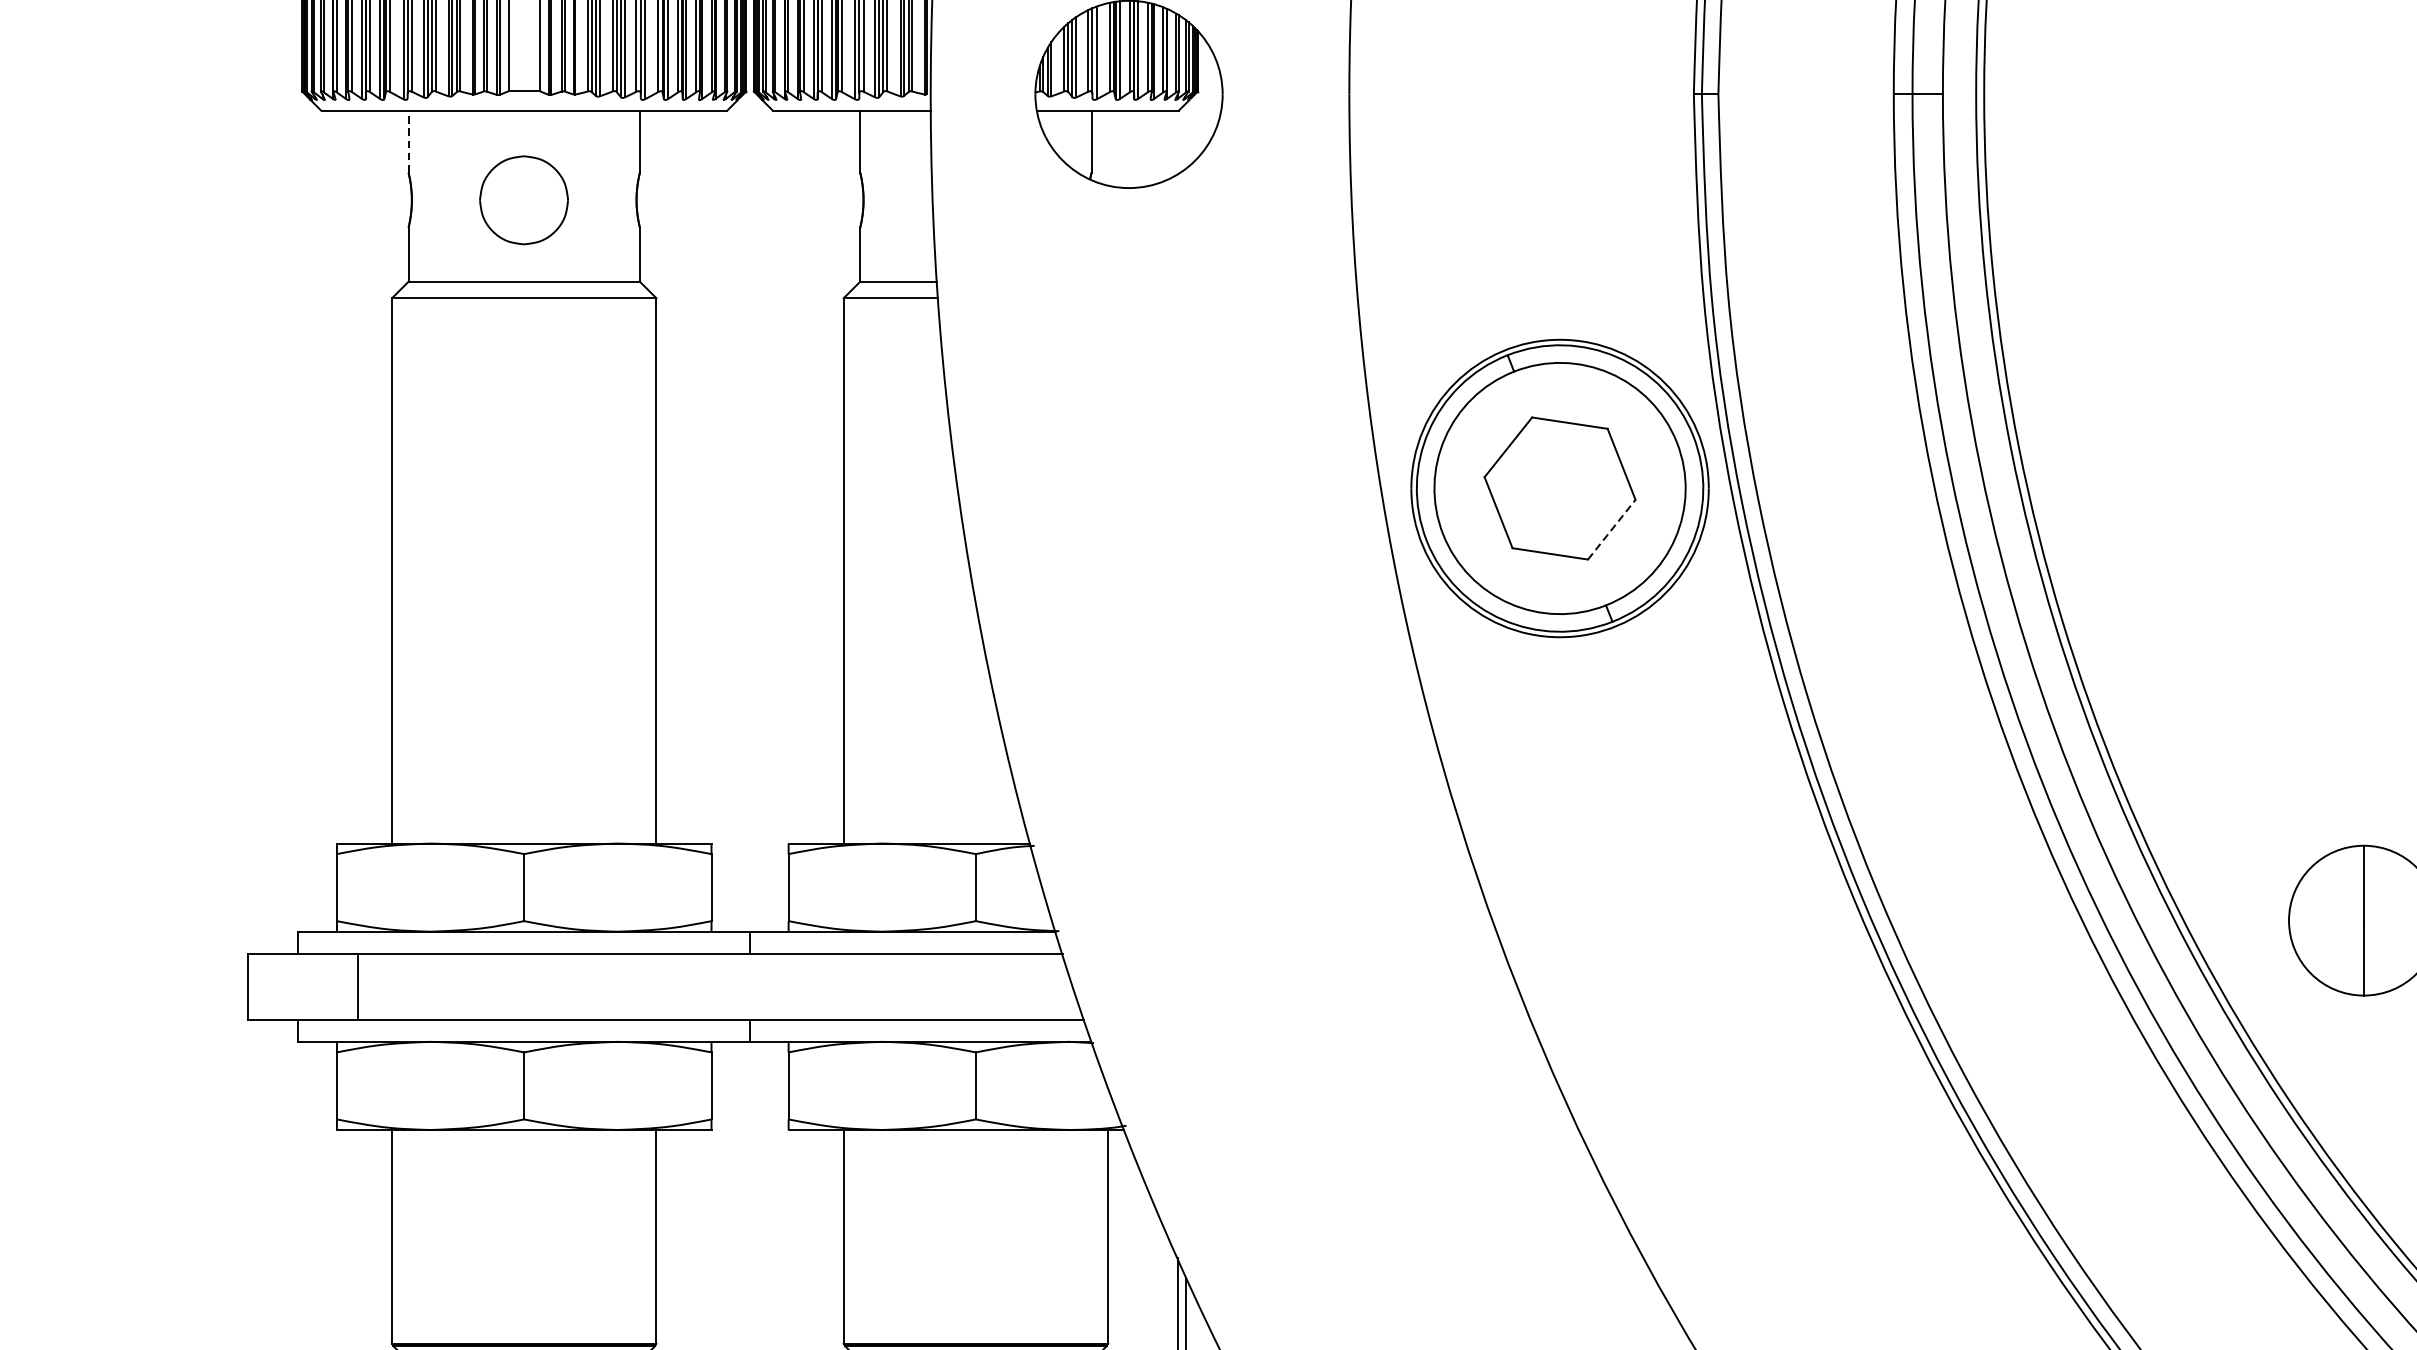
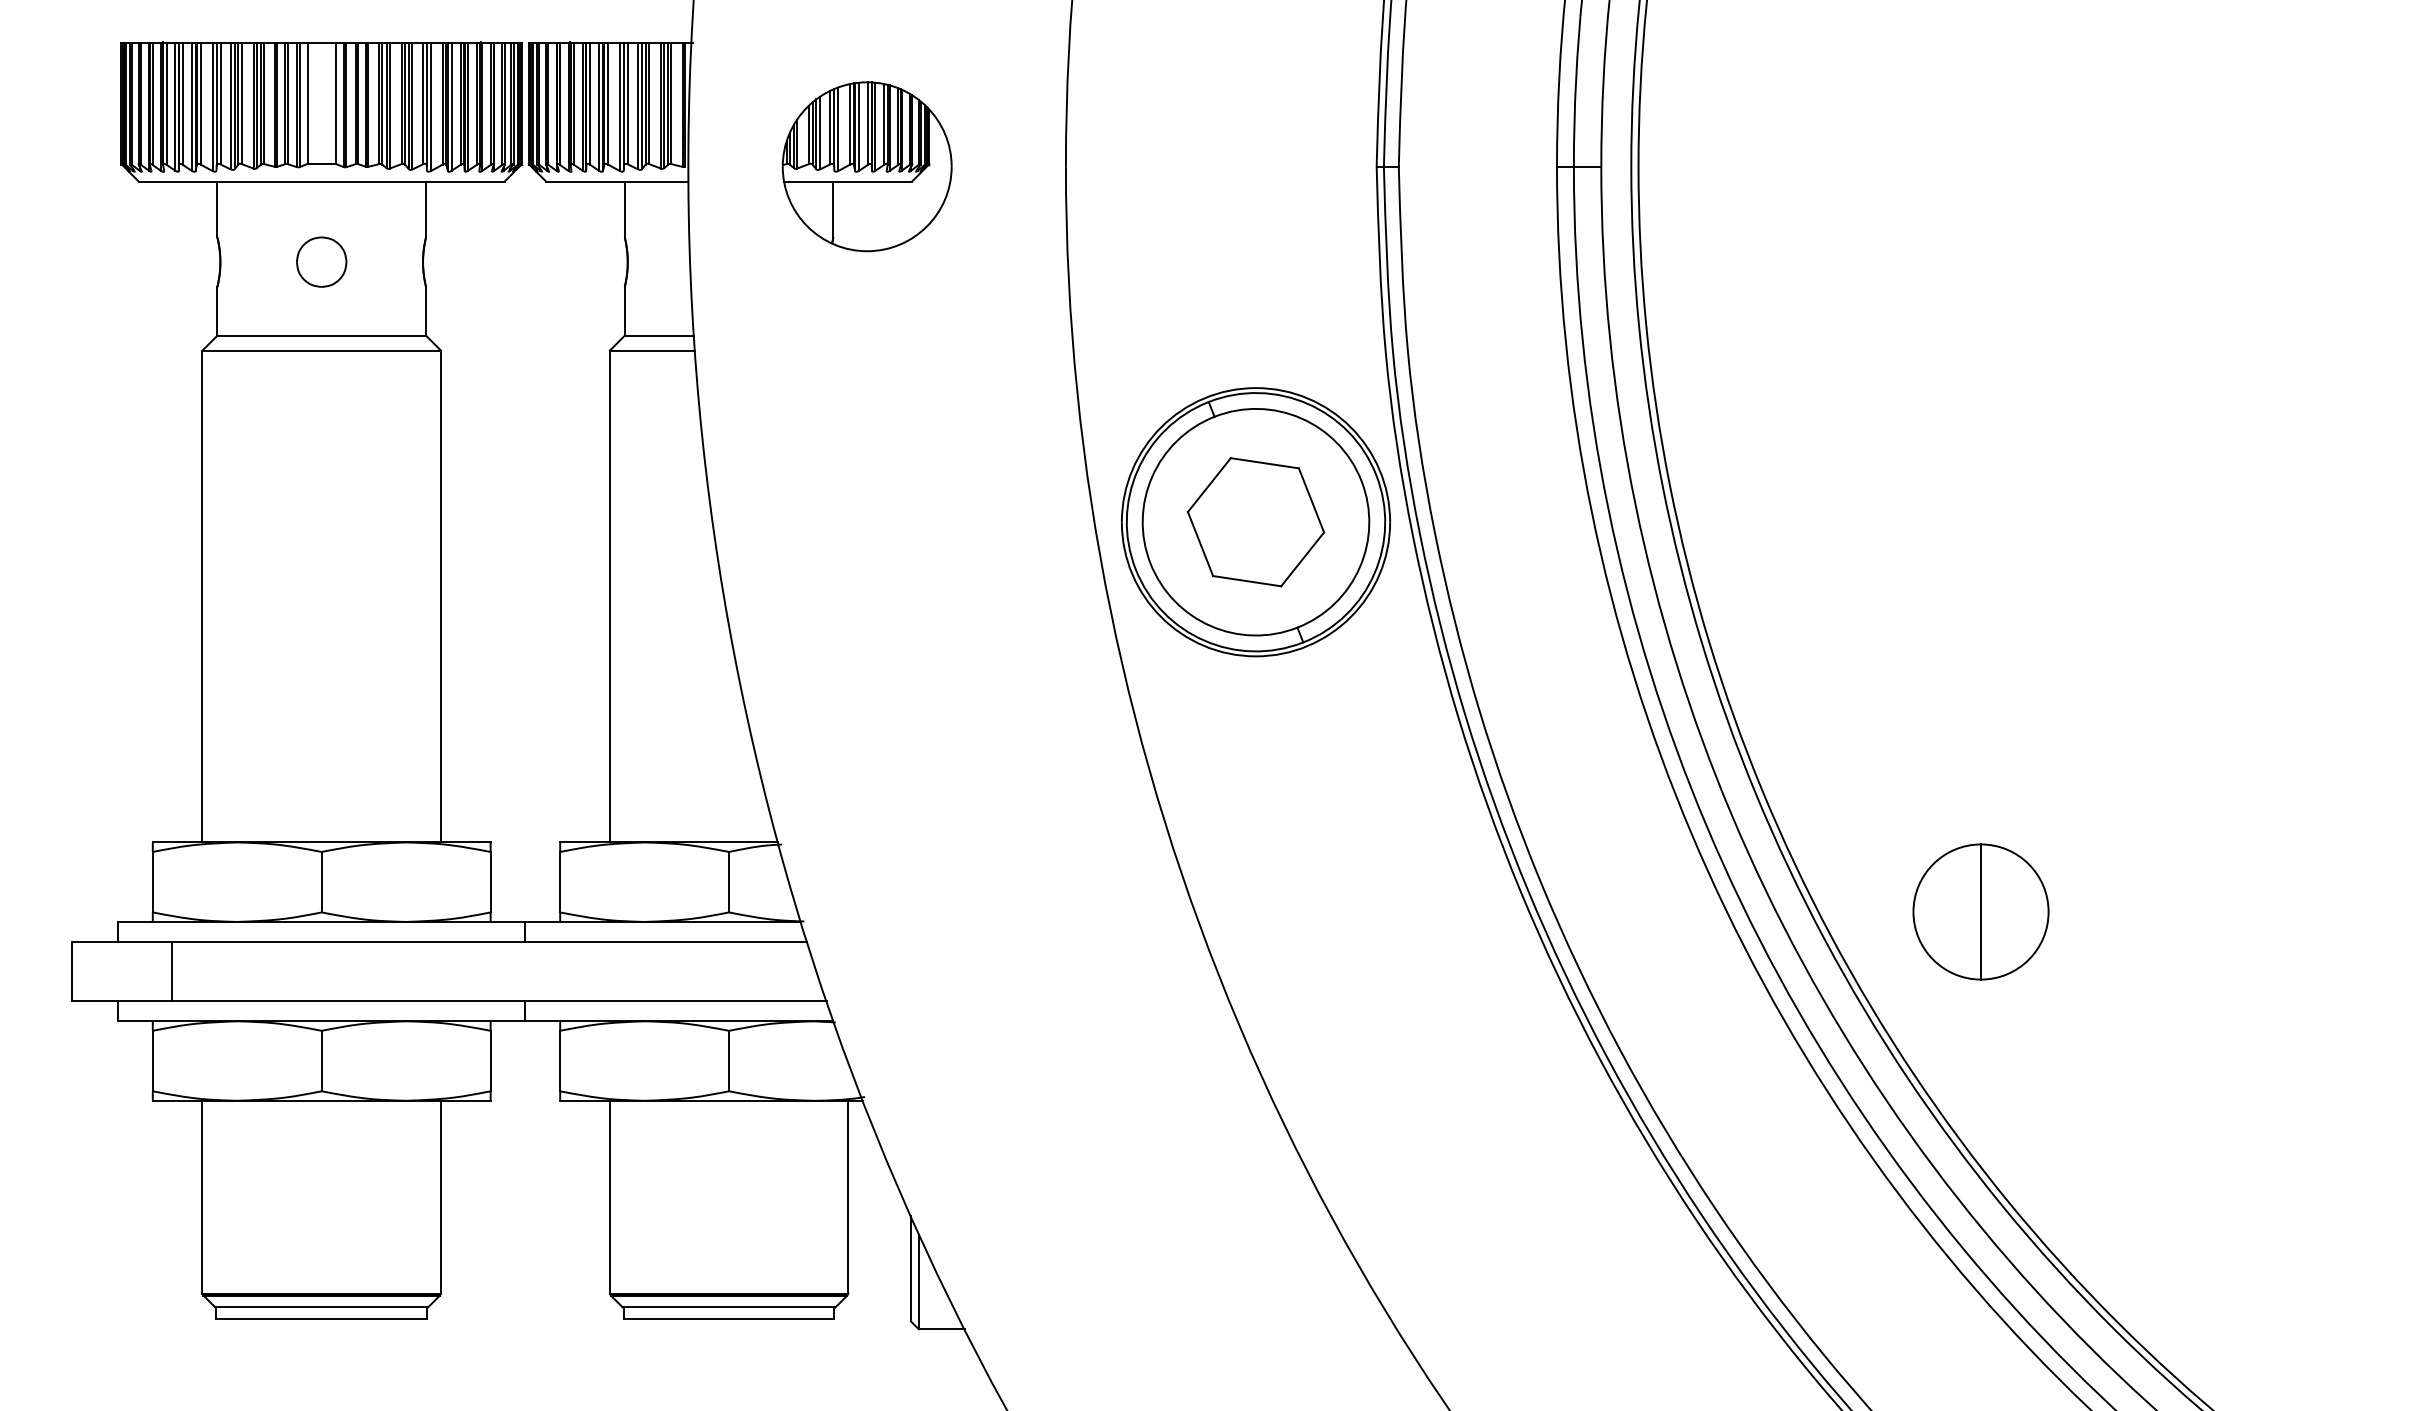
line: (408, 141) -> (217, 209), dashed -> solid
part: (523, 199) -> (321, 261), size x0.62
line: (1611, 528) -> (1302, 558), dashed -> solid

